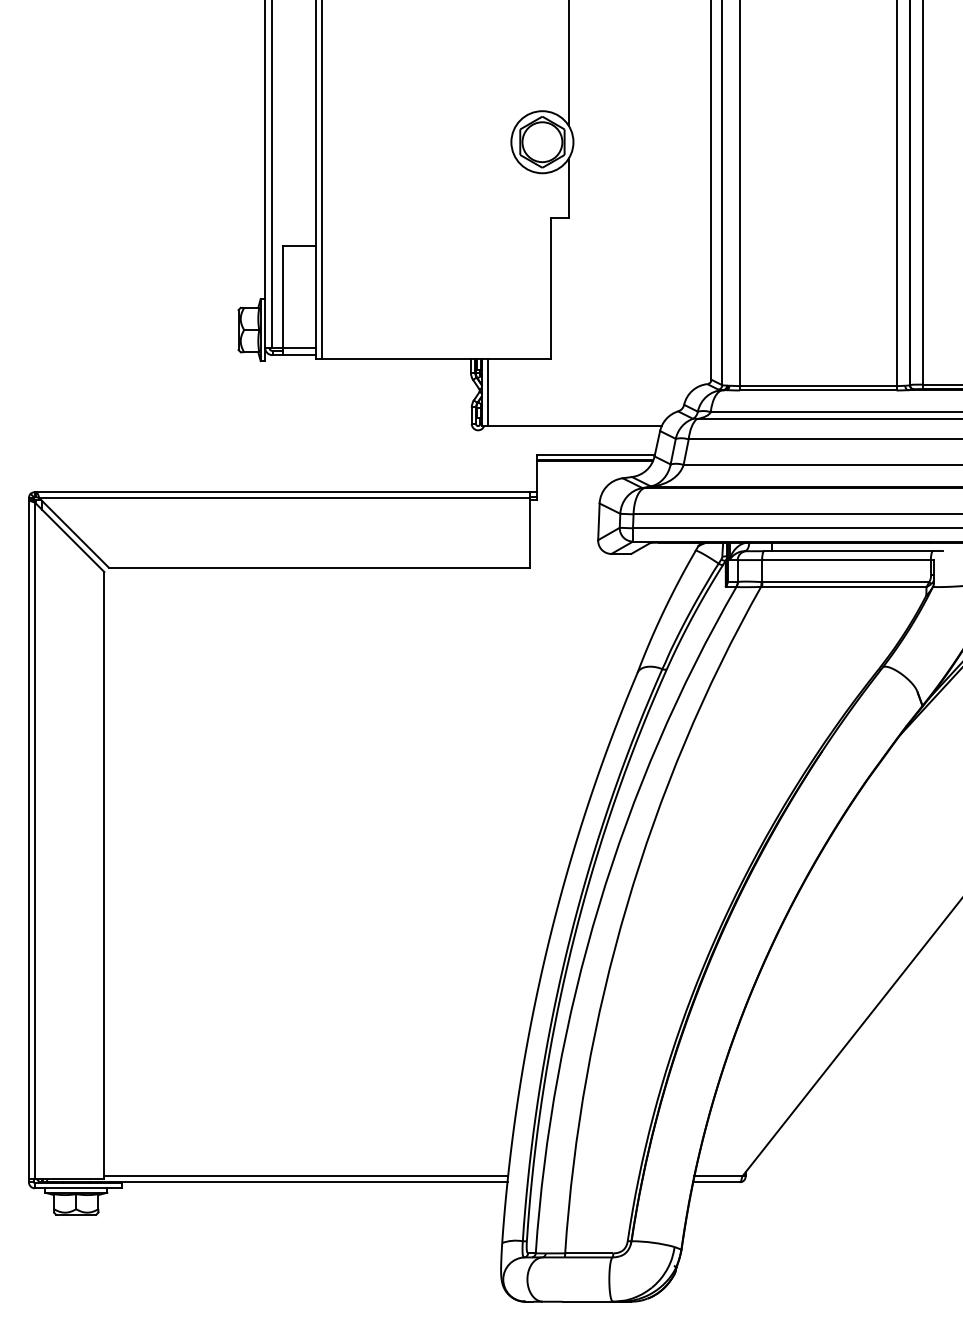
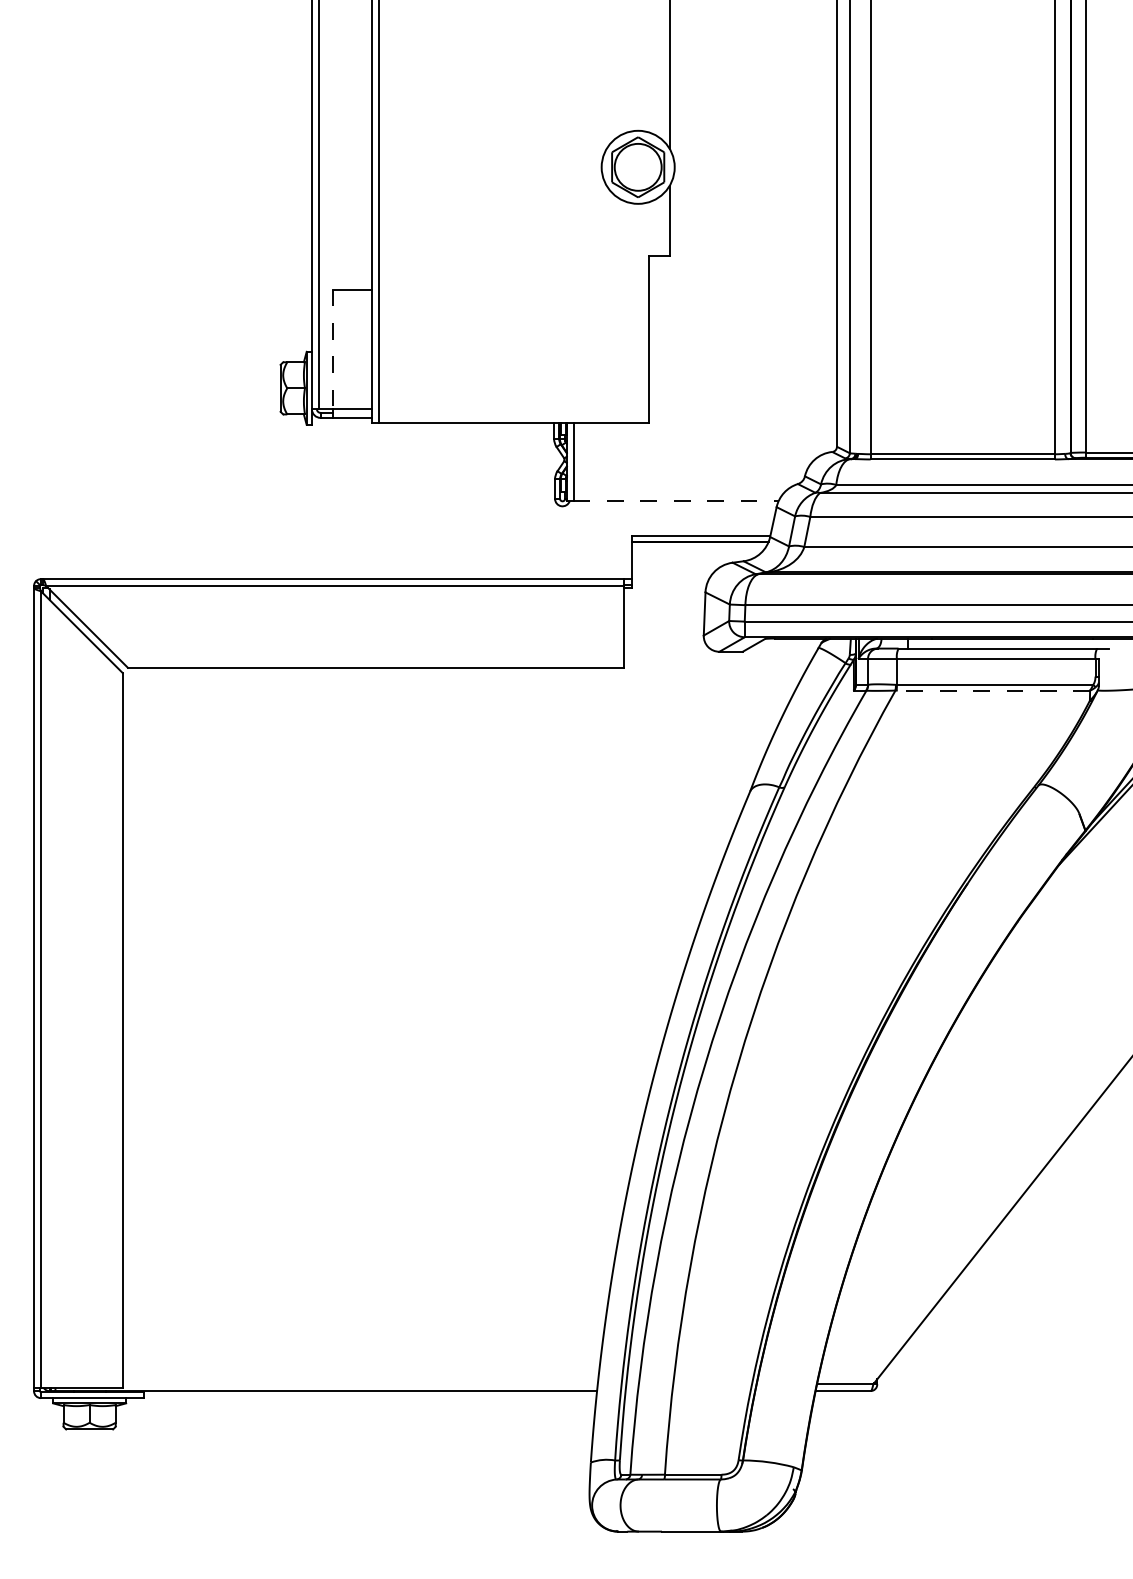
line: (283, 297) -> (333, 349), solid -> dashed
line: (574, 426) -> (676, 501), solid -> dashed
line: (844, 586) -> (993, 690), solid -> dashed
line: (305, 1176) -> (359, 1384), removed

